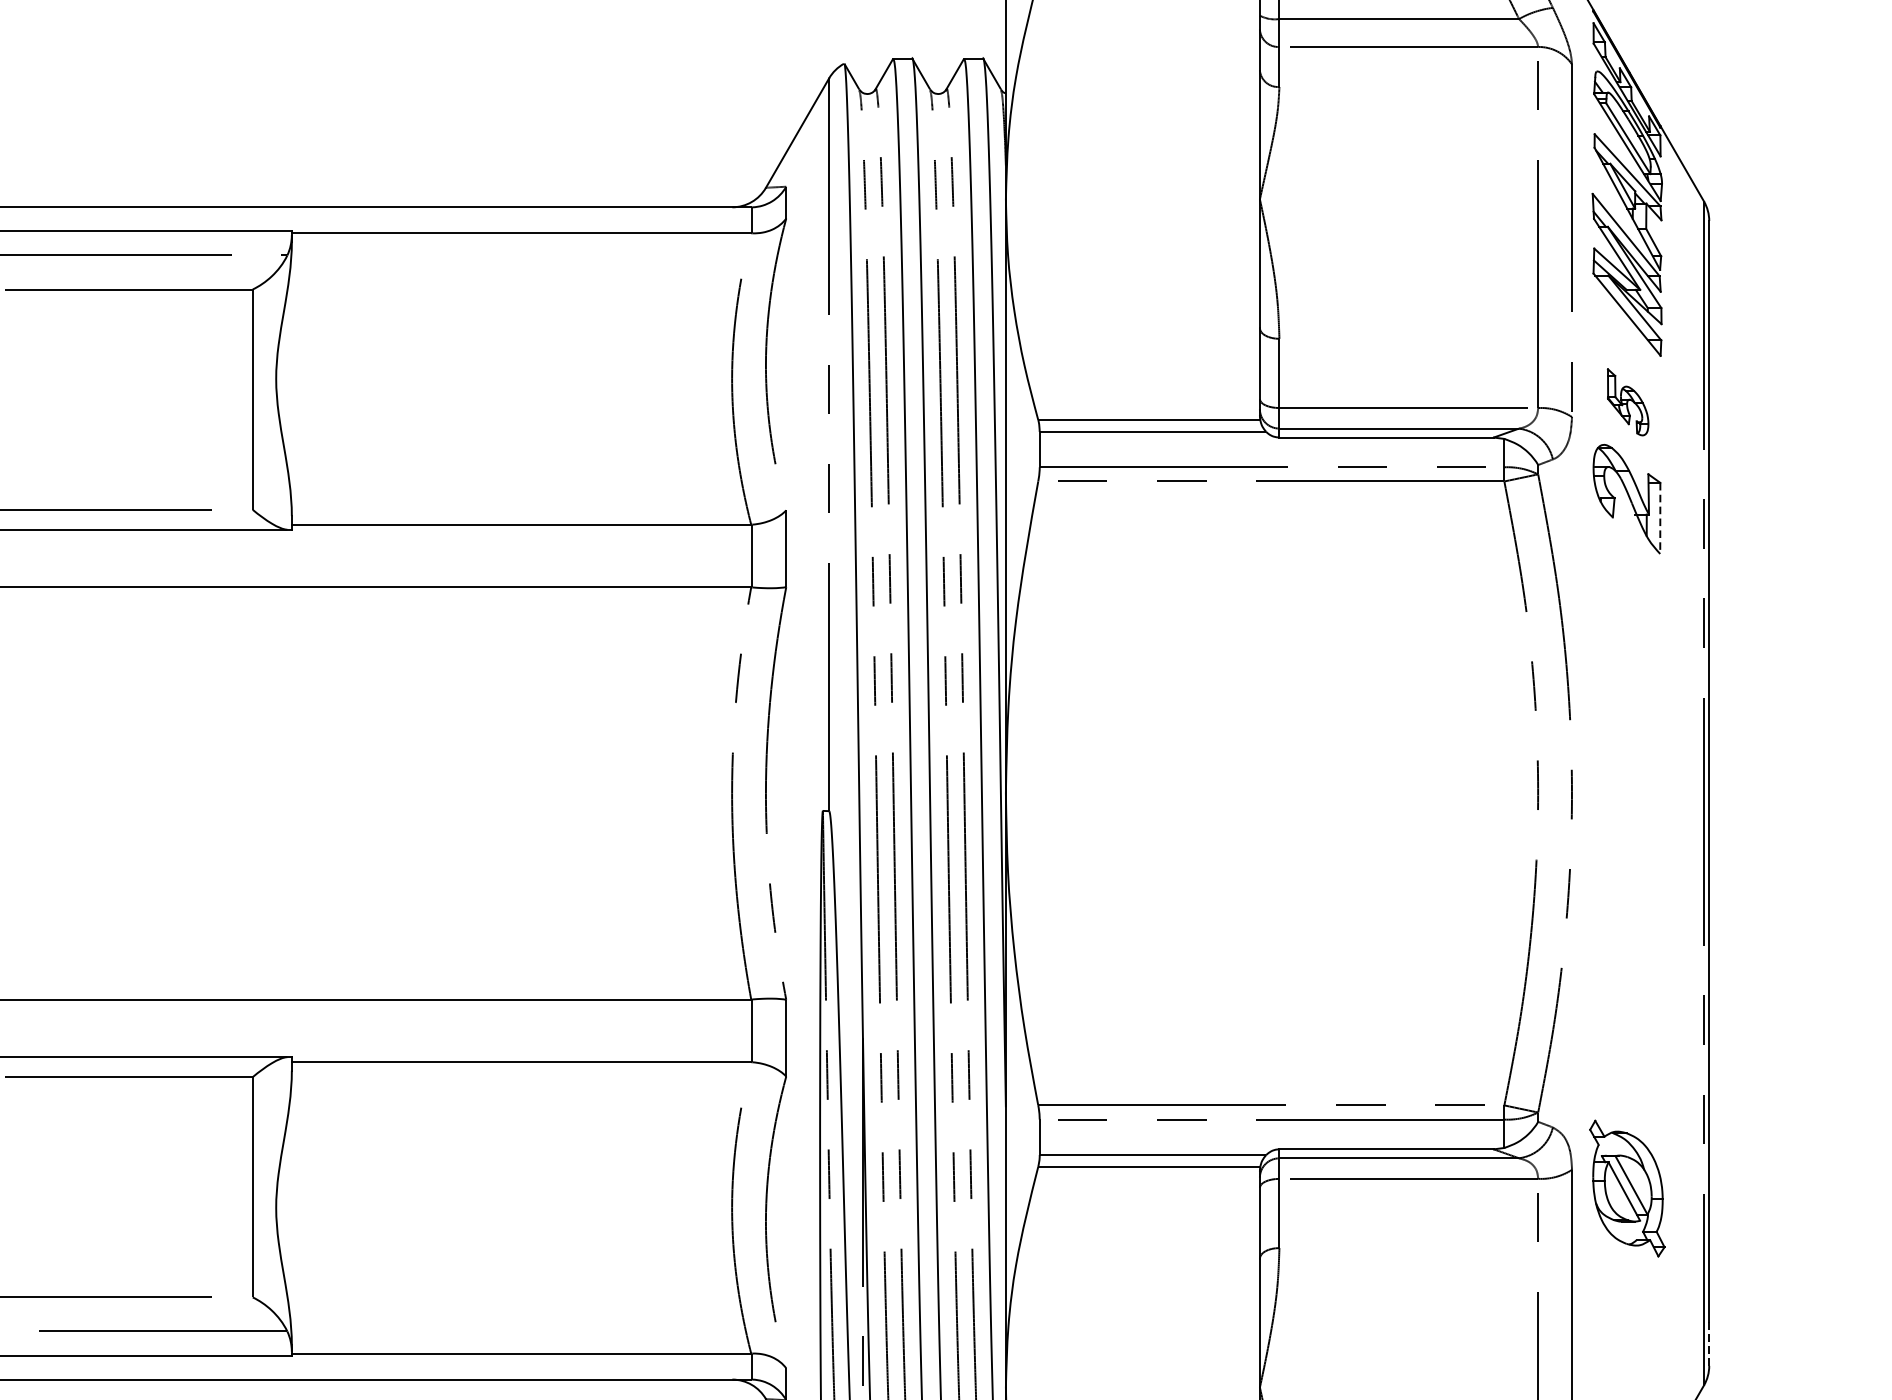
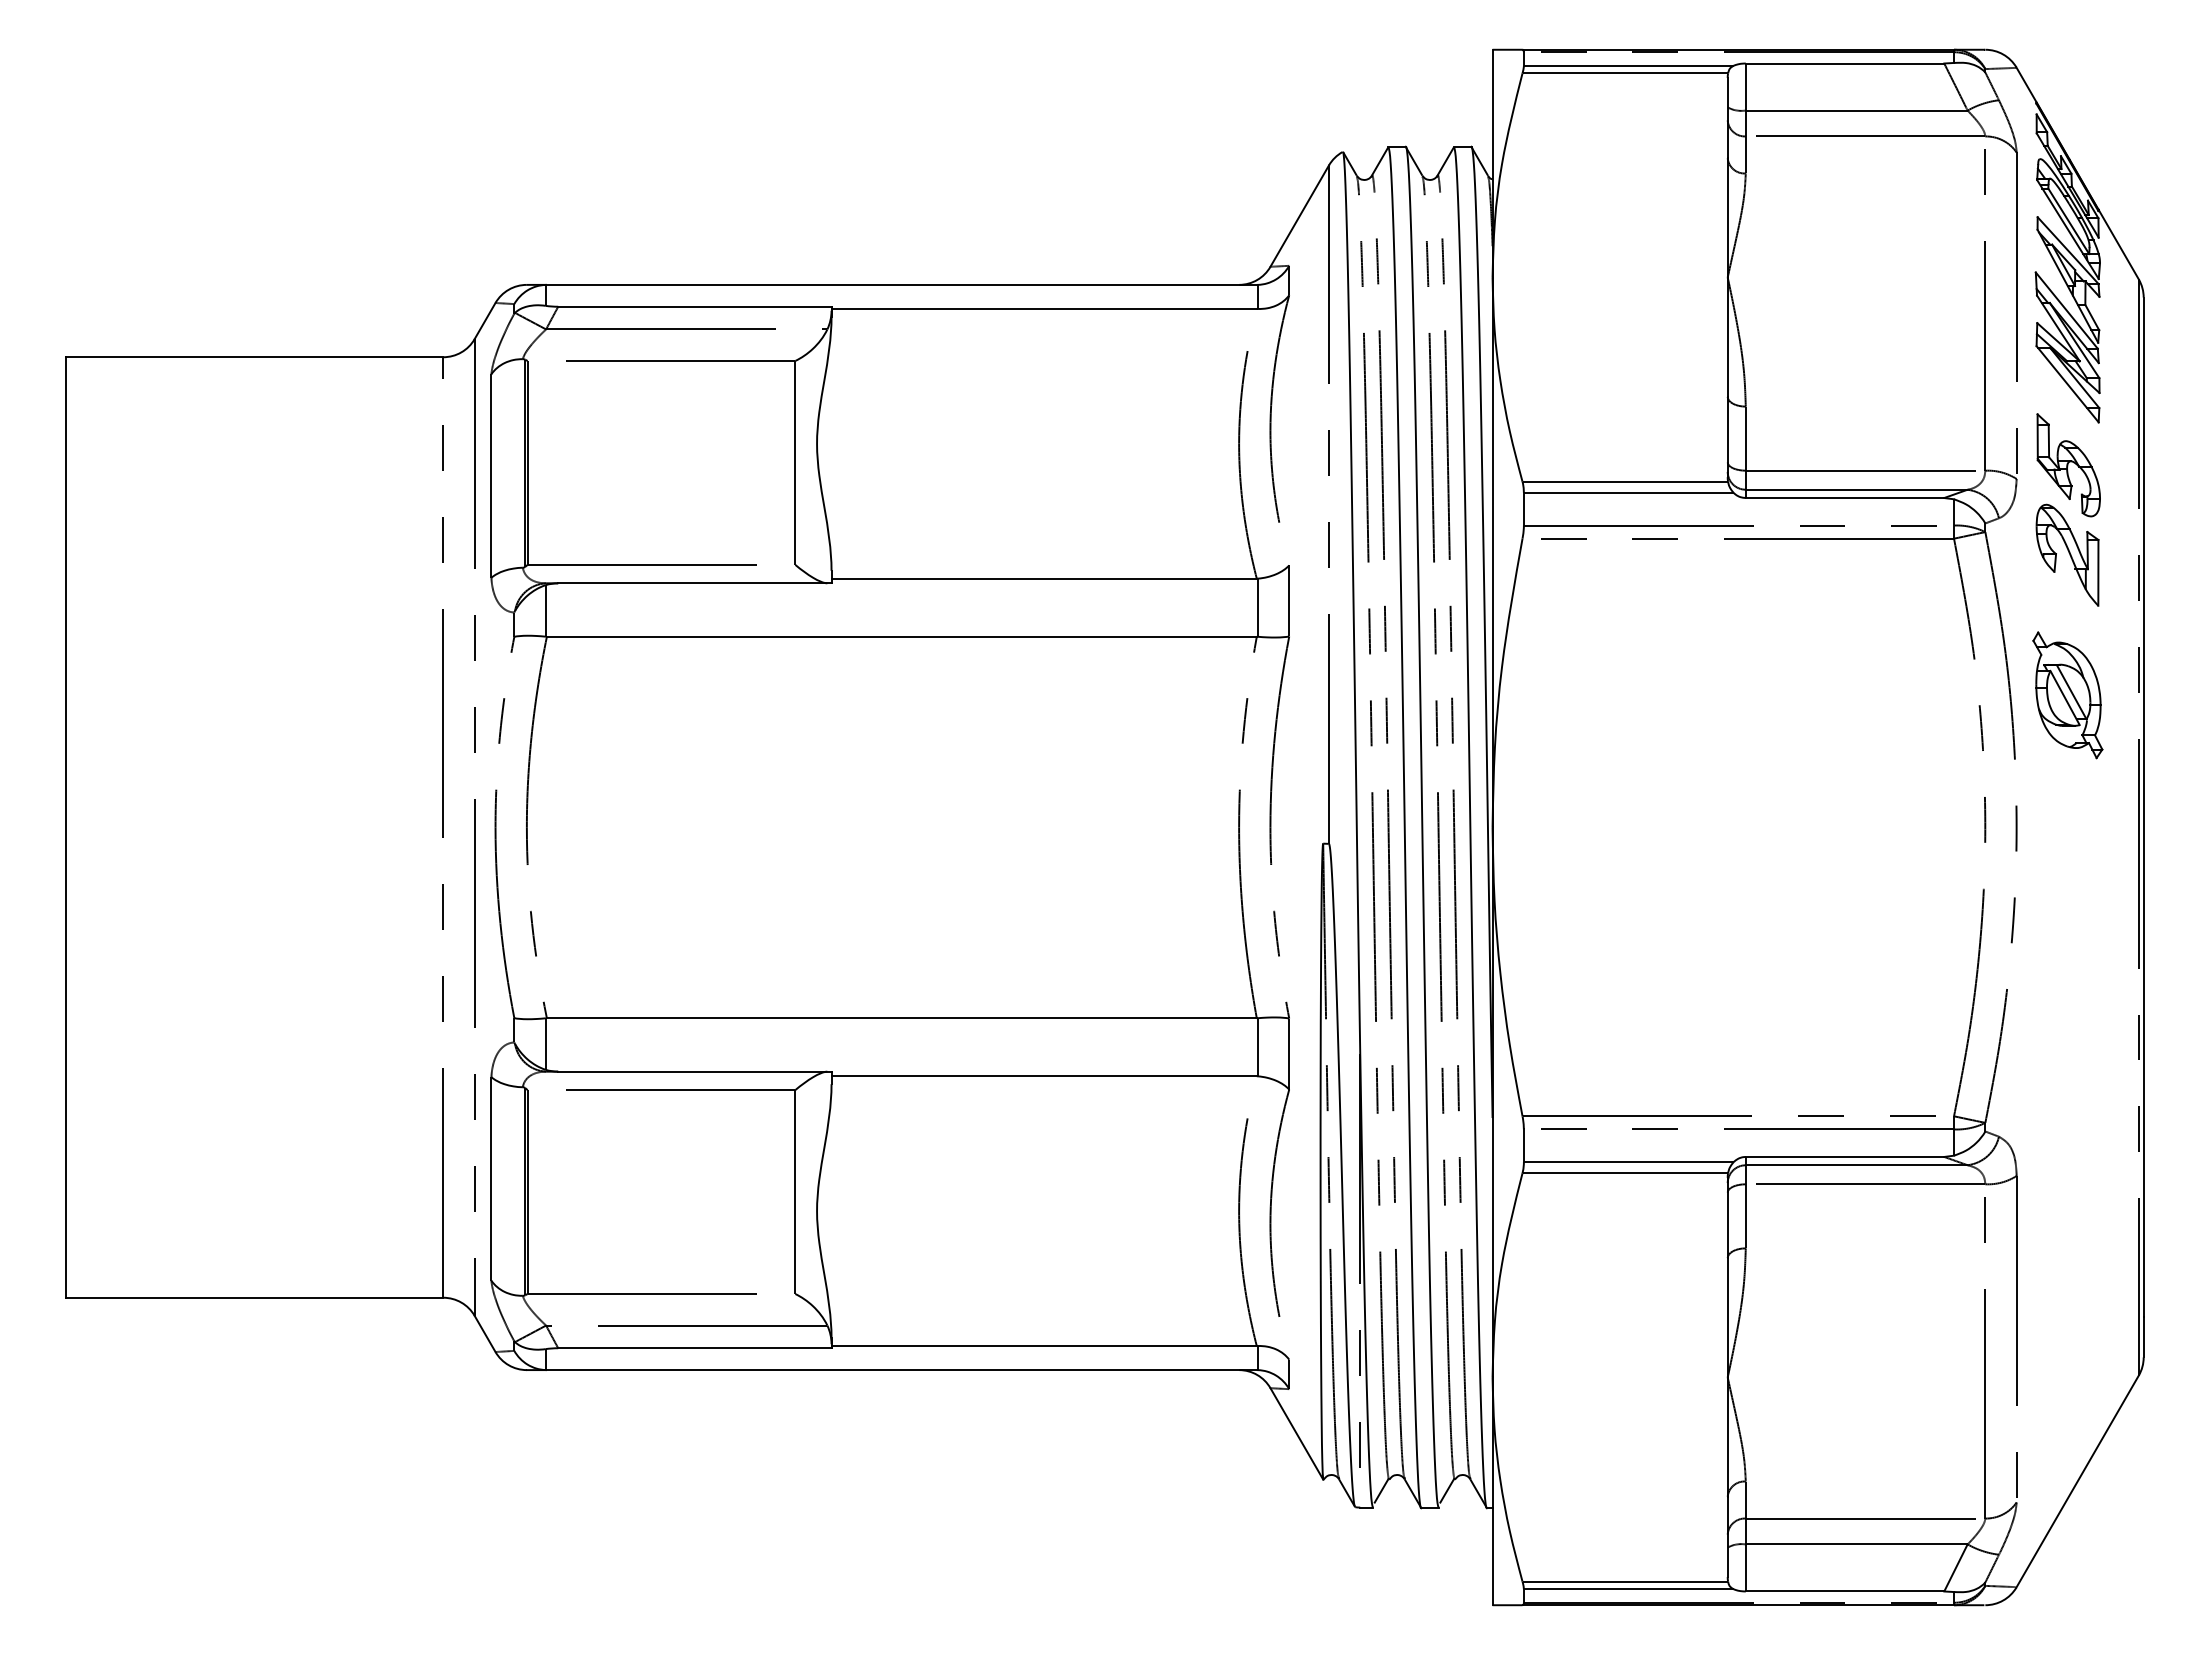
part: (1628, 402) -> (2068, 465), size x1.67
line: (1660, 518) -> (2098, 572), dashed -> solid
part: (1626, 1188) -> (2067, 695), moved
line: (1709, 1344) -> (2143, 1337), dashed -> solid

